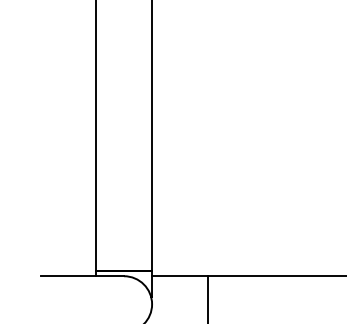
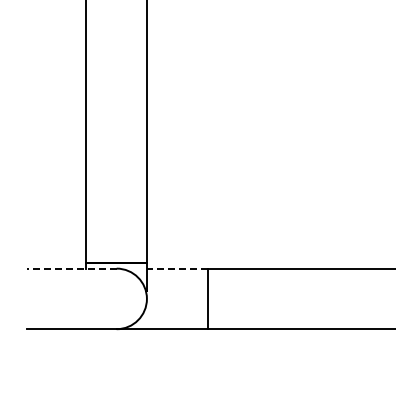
line: (82, 276) -> (71, 268), solid -> dashed
line: (179, 276) -> (176, 268), solid -> dashed

